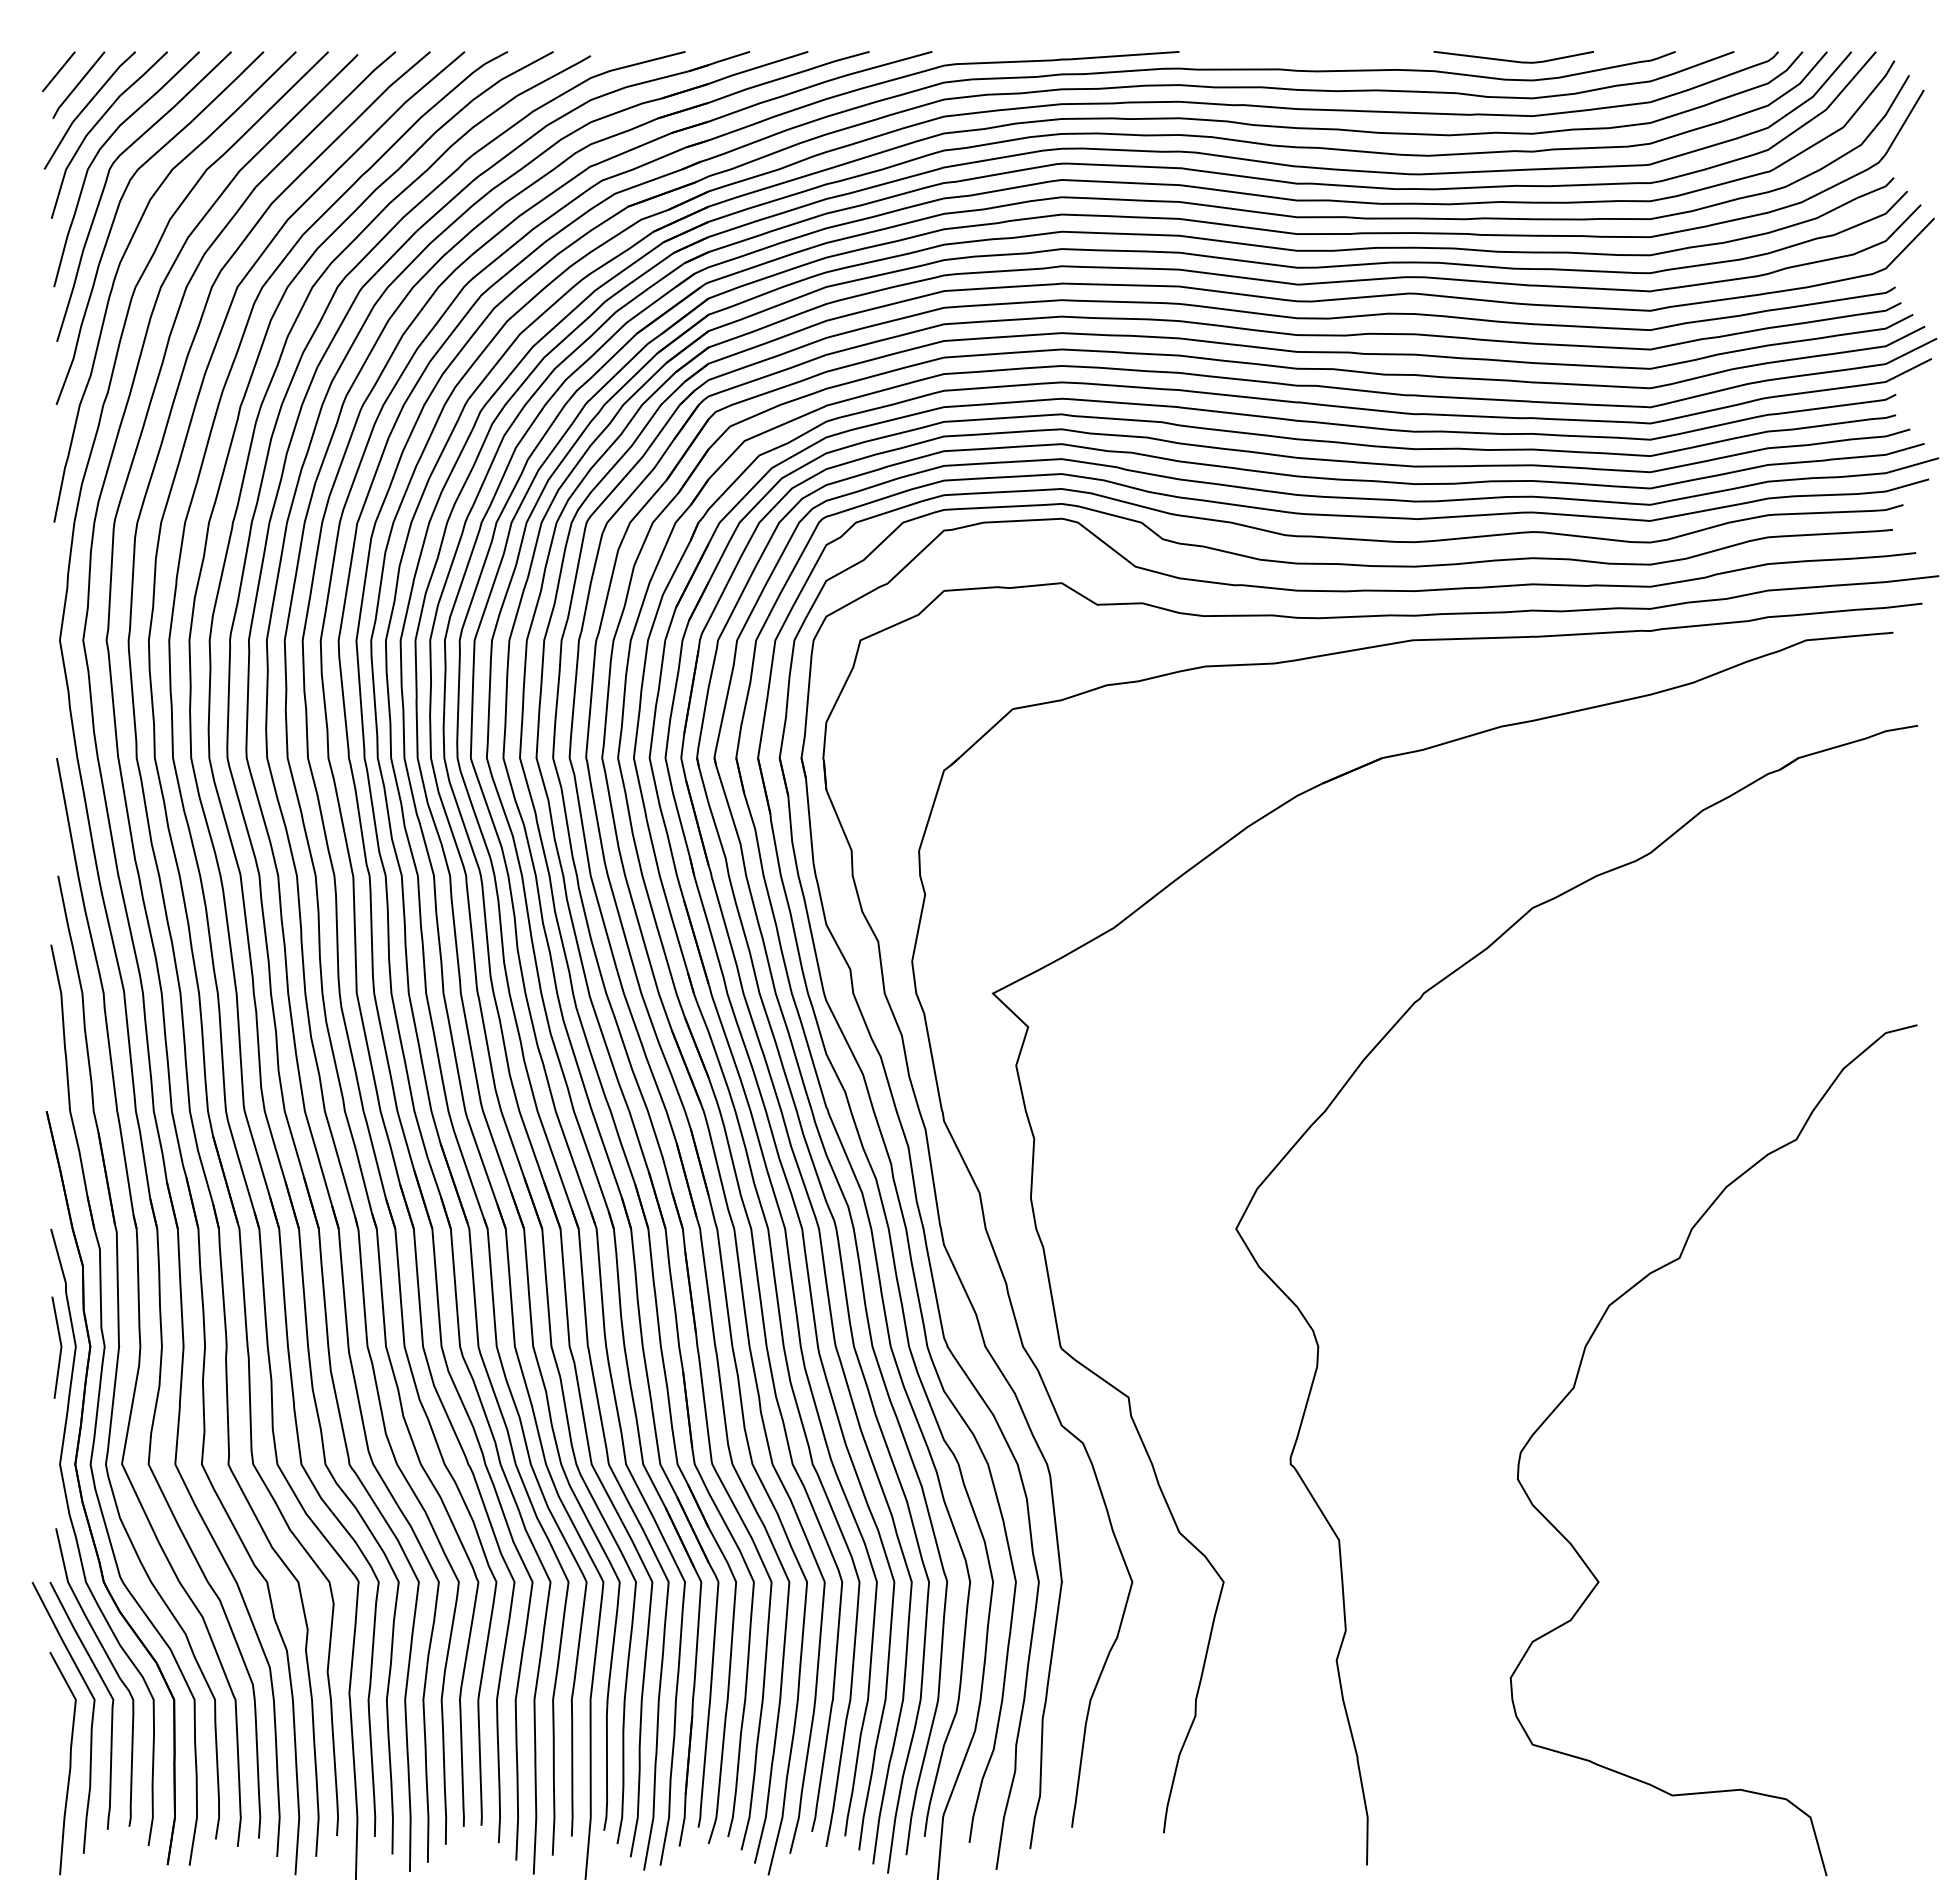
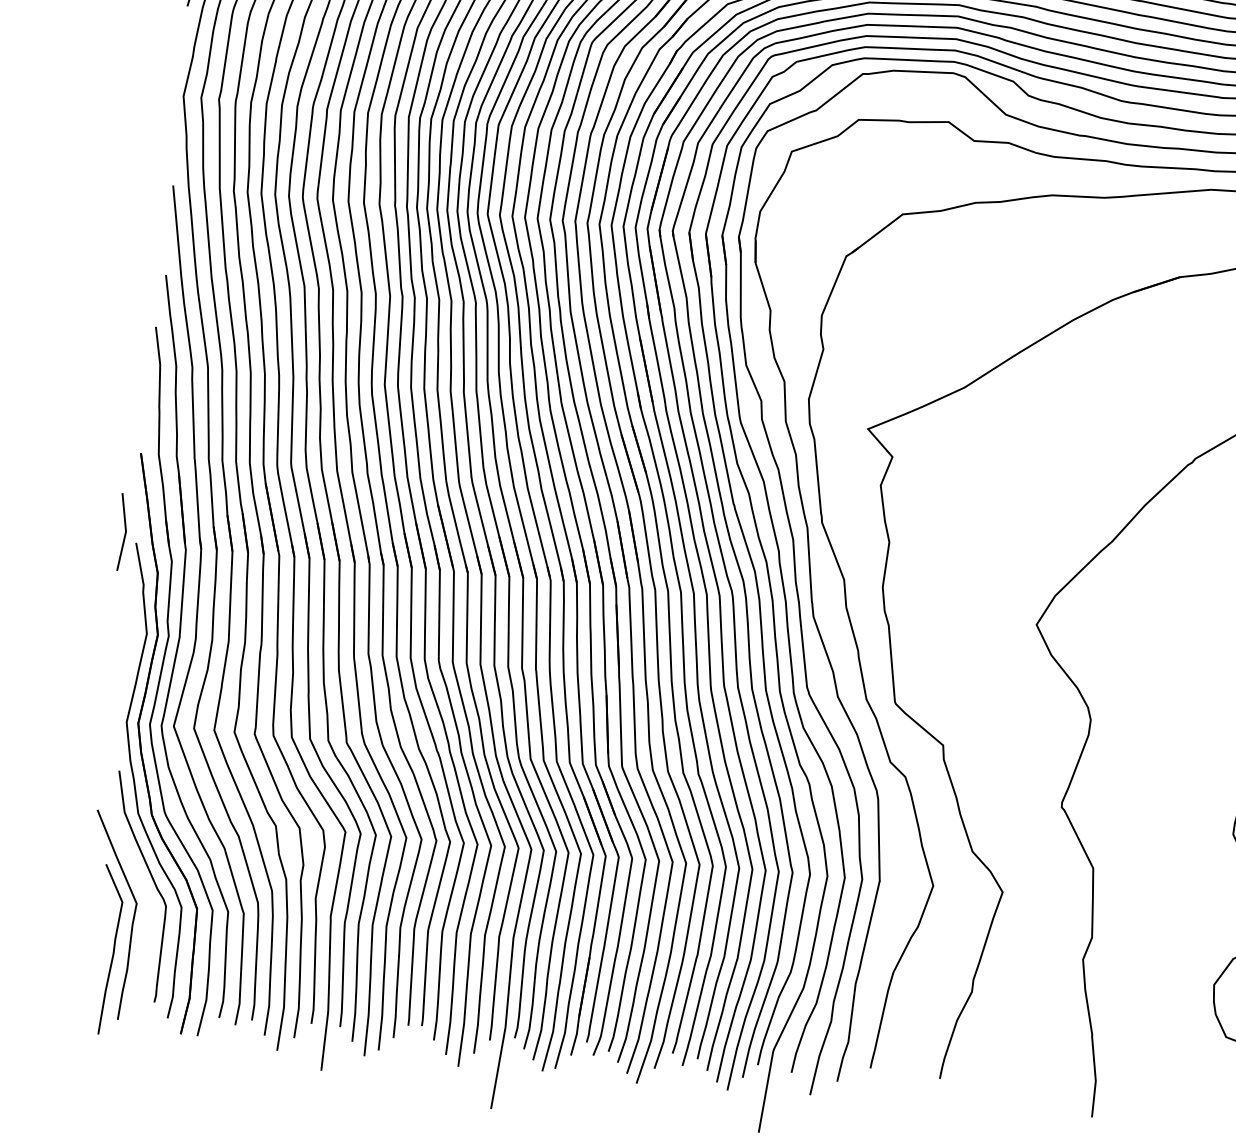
line: (60, 1347) -> (125, 532), moved
curve: (107, 1691) -> (147, 898), removed

